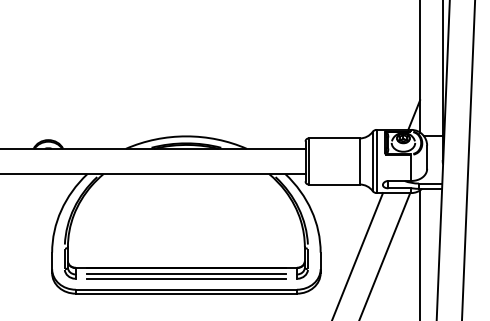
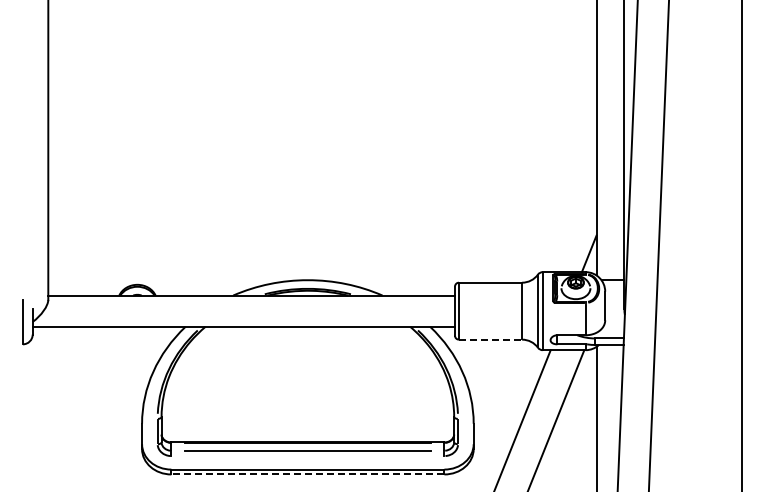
line: (334, 184) -> (490, 339), solid -> dashed
line: (186, 279) -> (307, 456), removed
line: (186, 293) -> (307, 474), solid -> dashed

